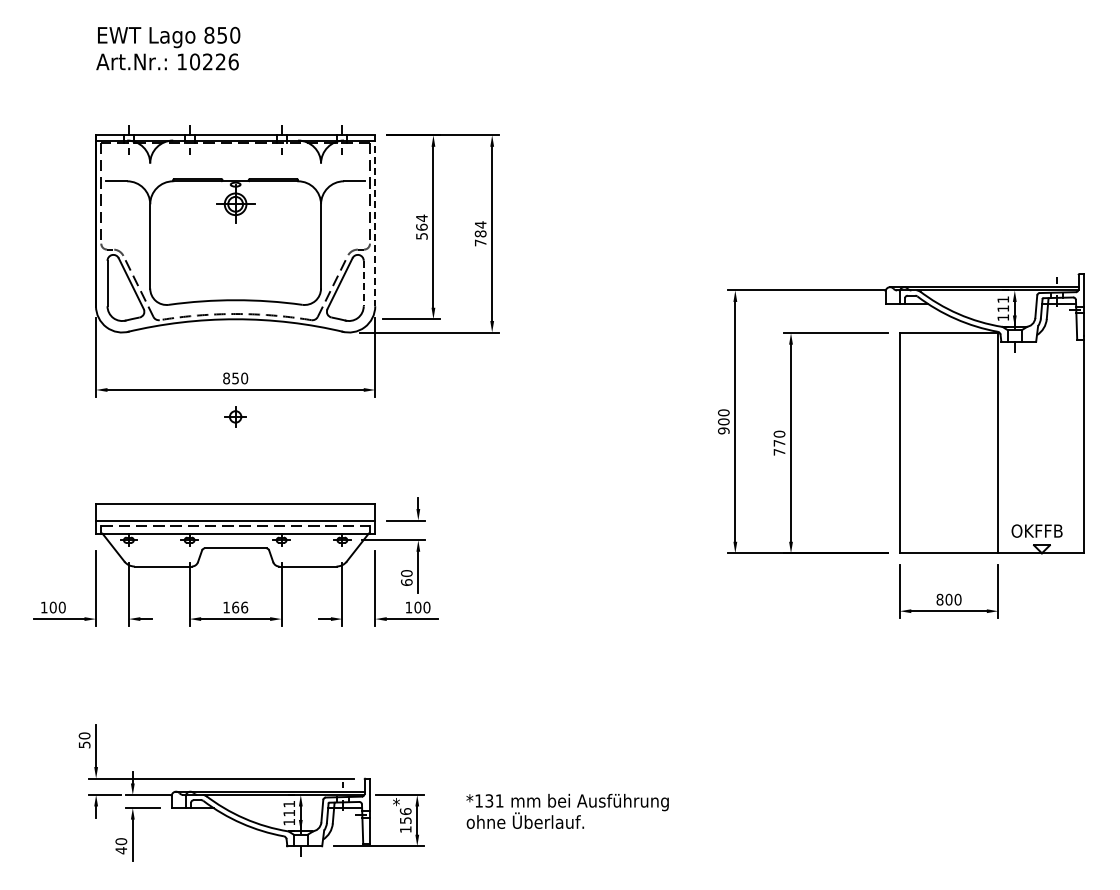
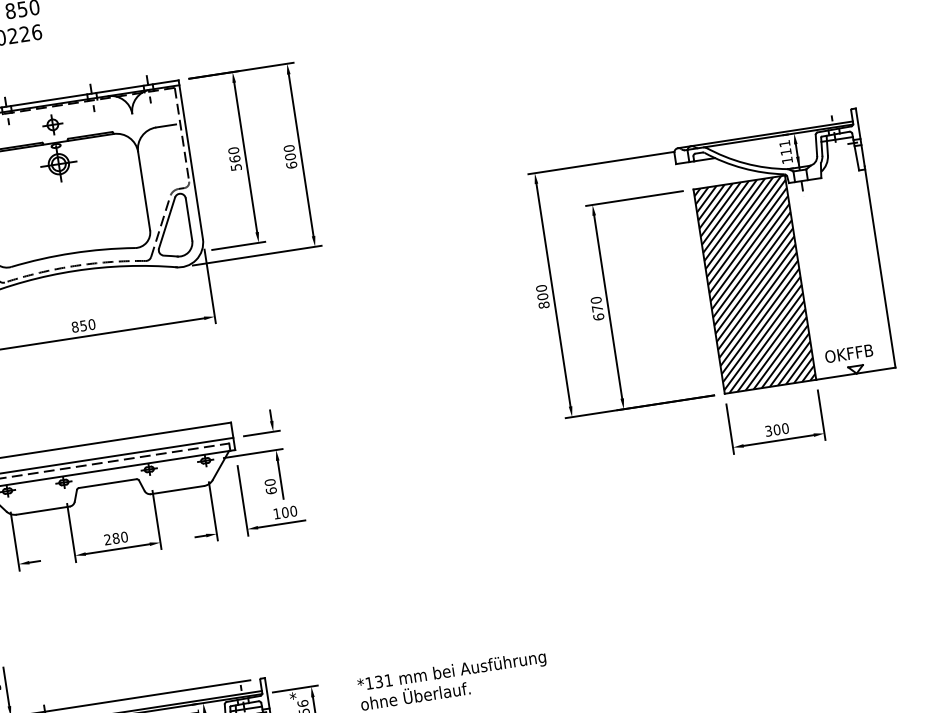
text: (421, 217) -> (233, 150), 564 -> 560
line: (375, 221) -> (191, 160), dashed -> solid
text: (480, 233) -> (290, 156), 784 -> 600
line: (363, 283) -> (188, 219), dashed -> solid
part: (235, 416) -> (52, 124), moved
text: (723, 430) -> (543, 304), 900 -> 800
hatch: (948, 443) -> (754, 284), added
text: (779, 451) -> (598, 316), 770 -> 670
text: (939, 599) -> (768, 431), 800 -> 300
text: (235, 607) -> (116, 538), 166 -> 280

